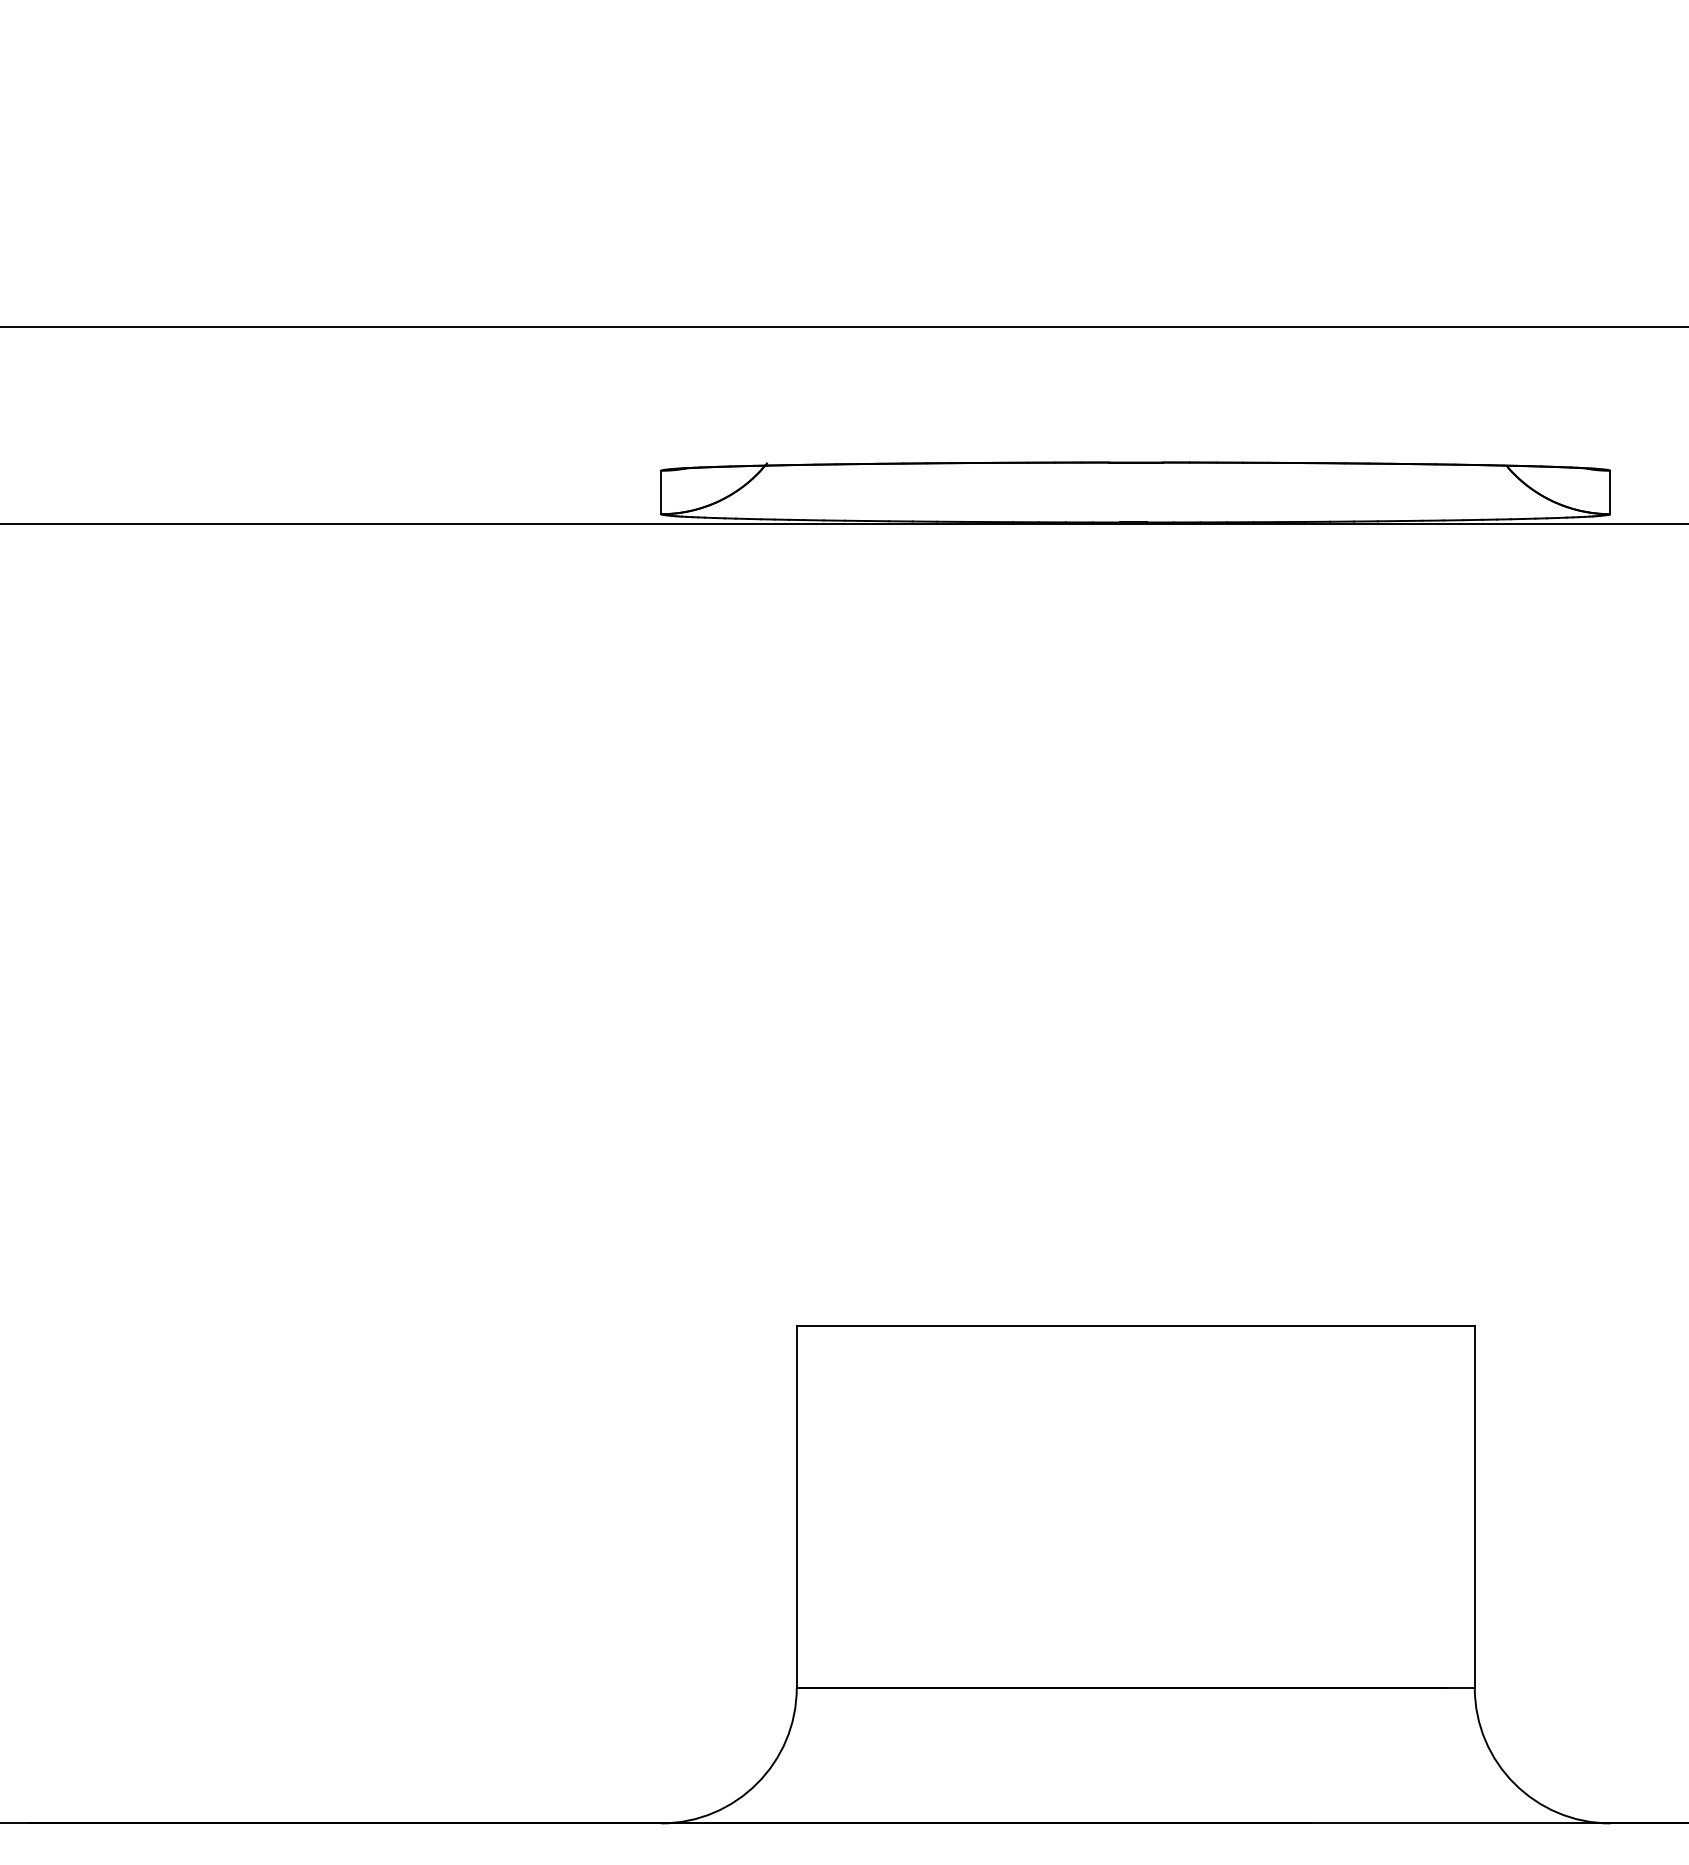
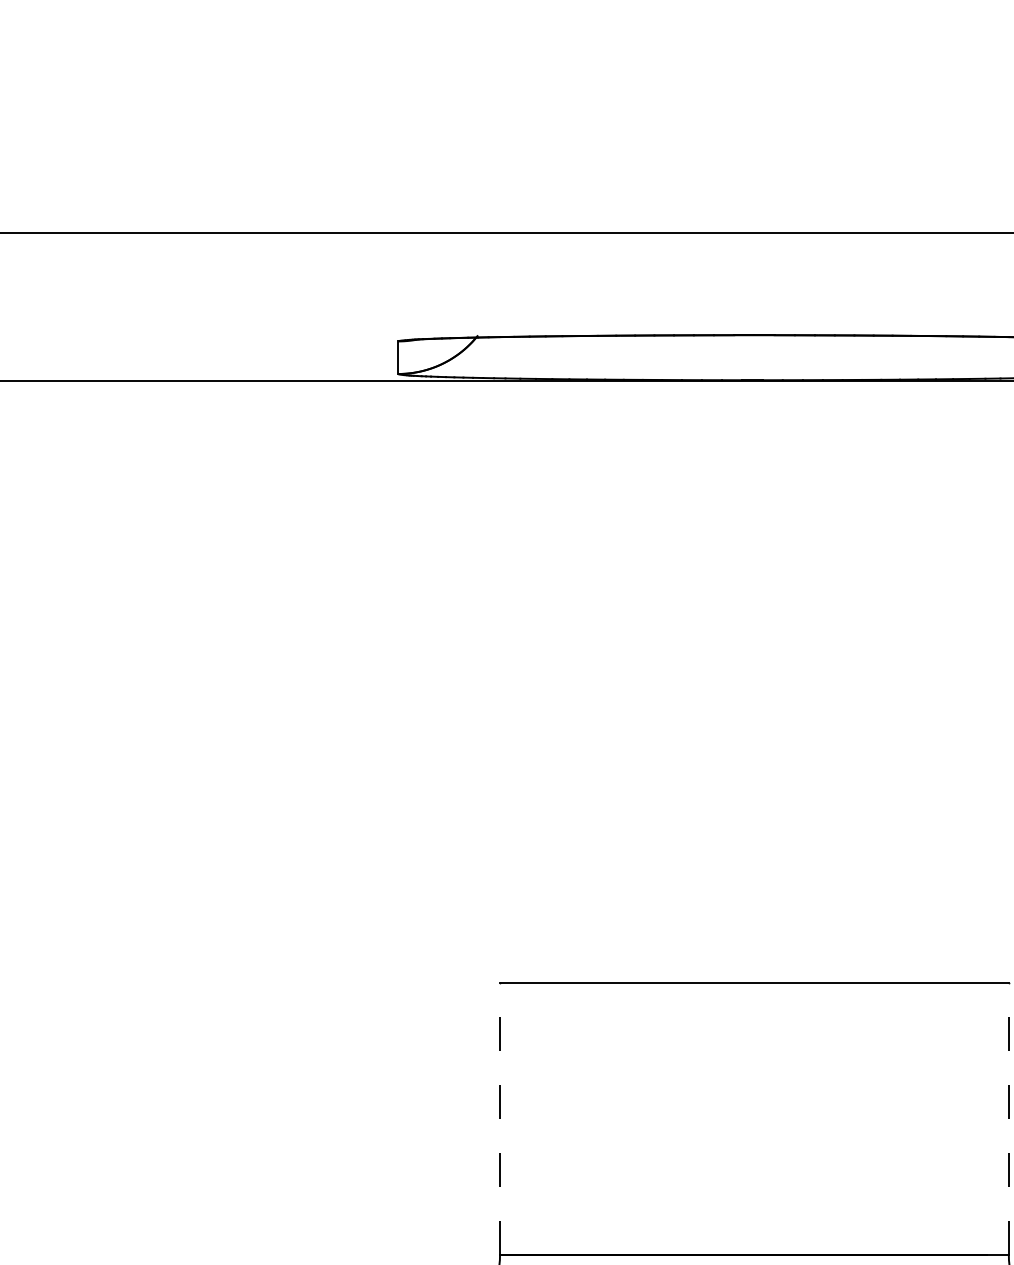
line: (796, 1507) -> (499, 1119), solid -> dashed
line: (1474, 1507) -> (1008, 1119), solid -> dashed

